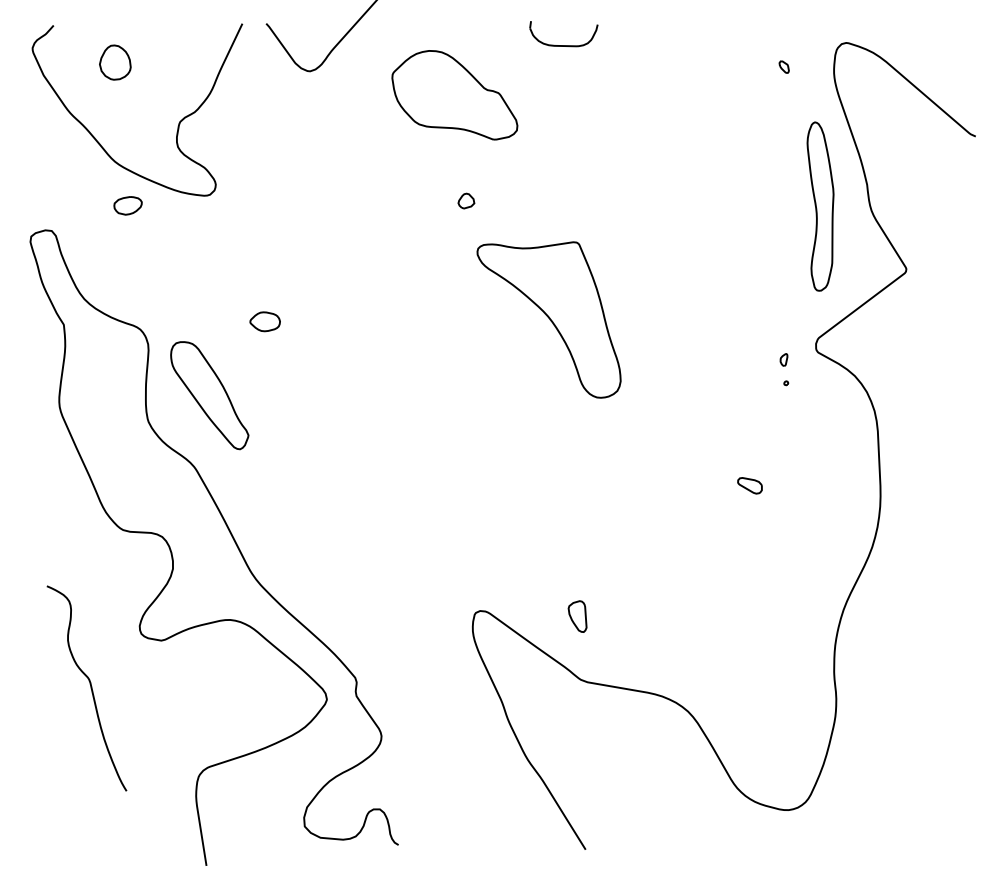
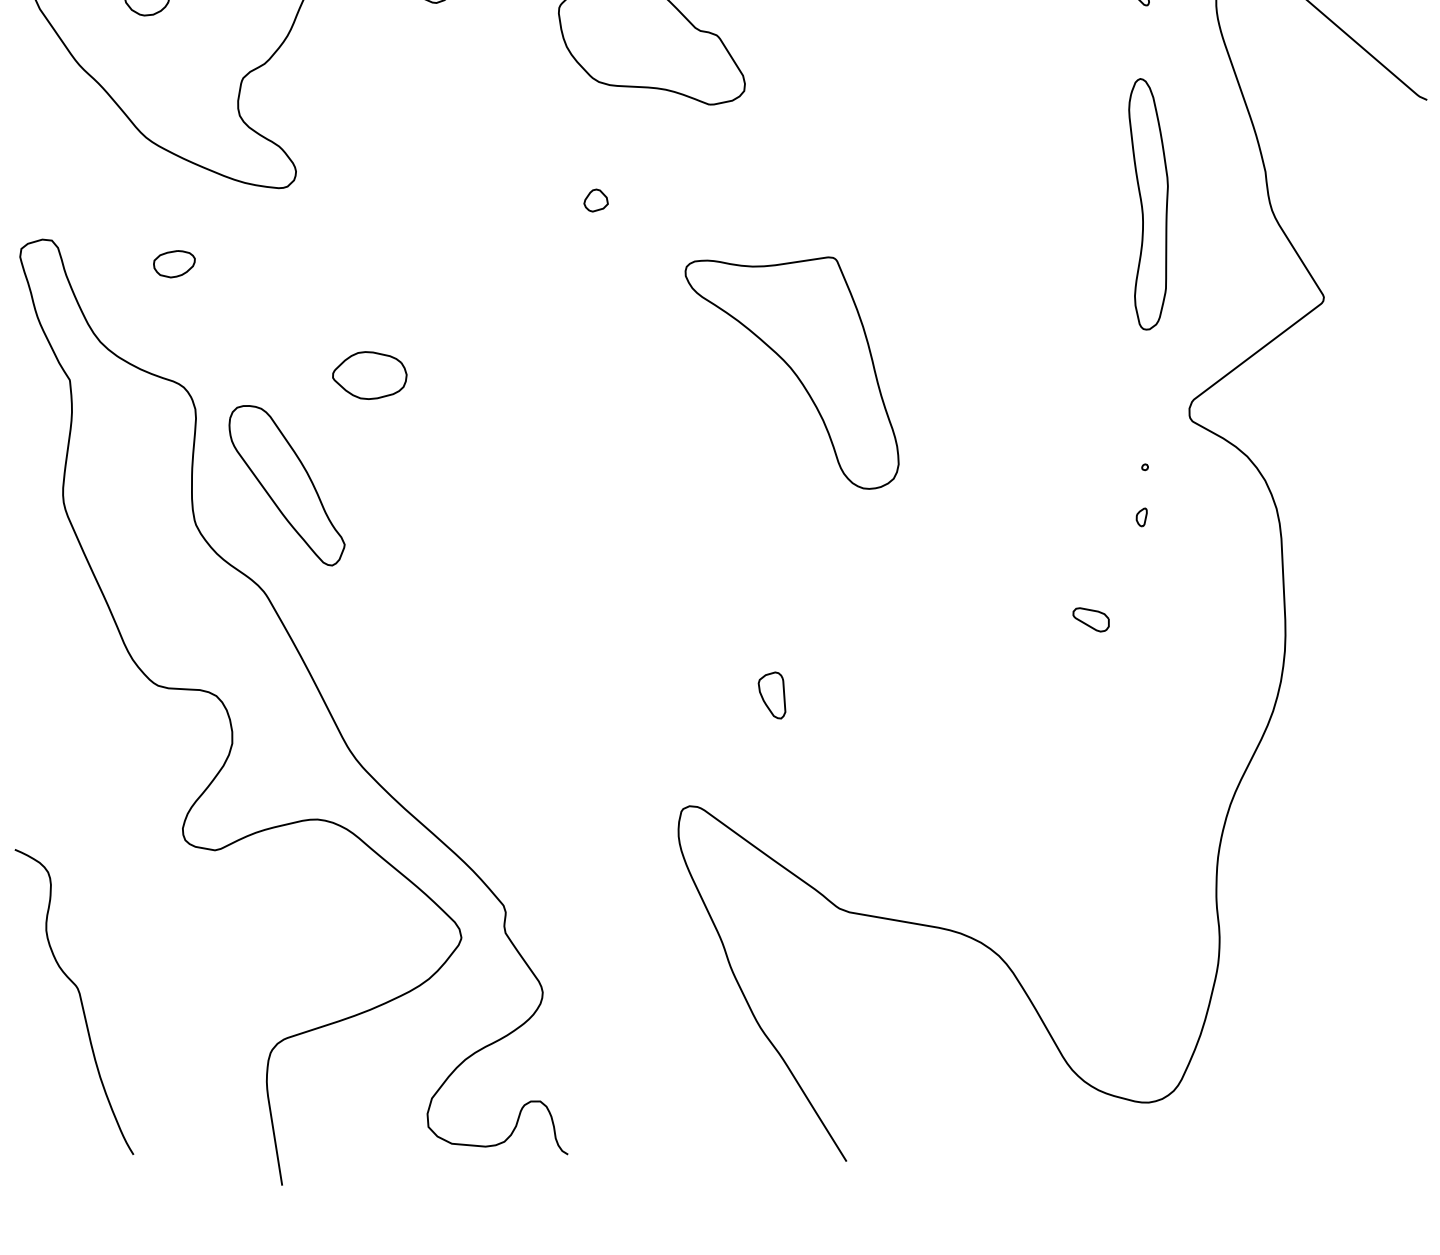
part: (466, 200) -> (596, 199), moved
part: (127, 205) -> (173, 263), moved
part: (820, 206) -> (1148, 204), moved
part: (264, 321) -> (368, 375), size x1.67
part: (783, 359) -> (1141, 516), moved
part: (577, 616) -> (771, 695), moved
curve: (90, 688) -> (79, 1001), moved

